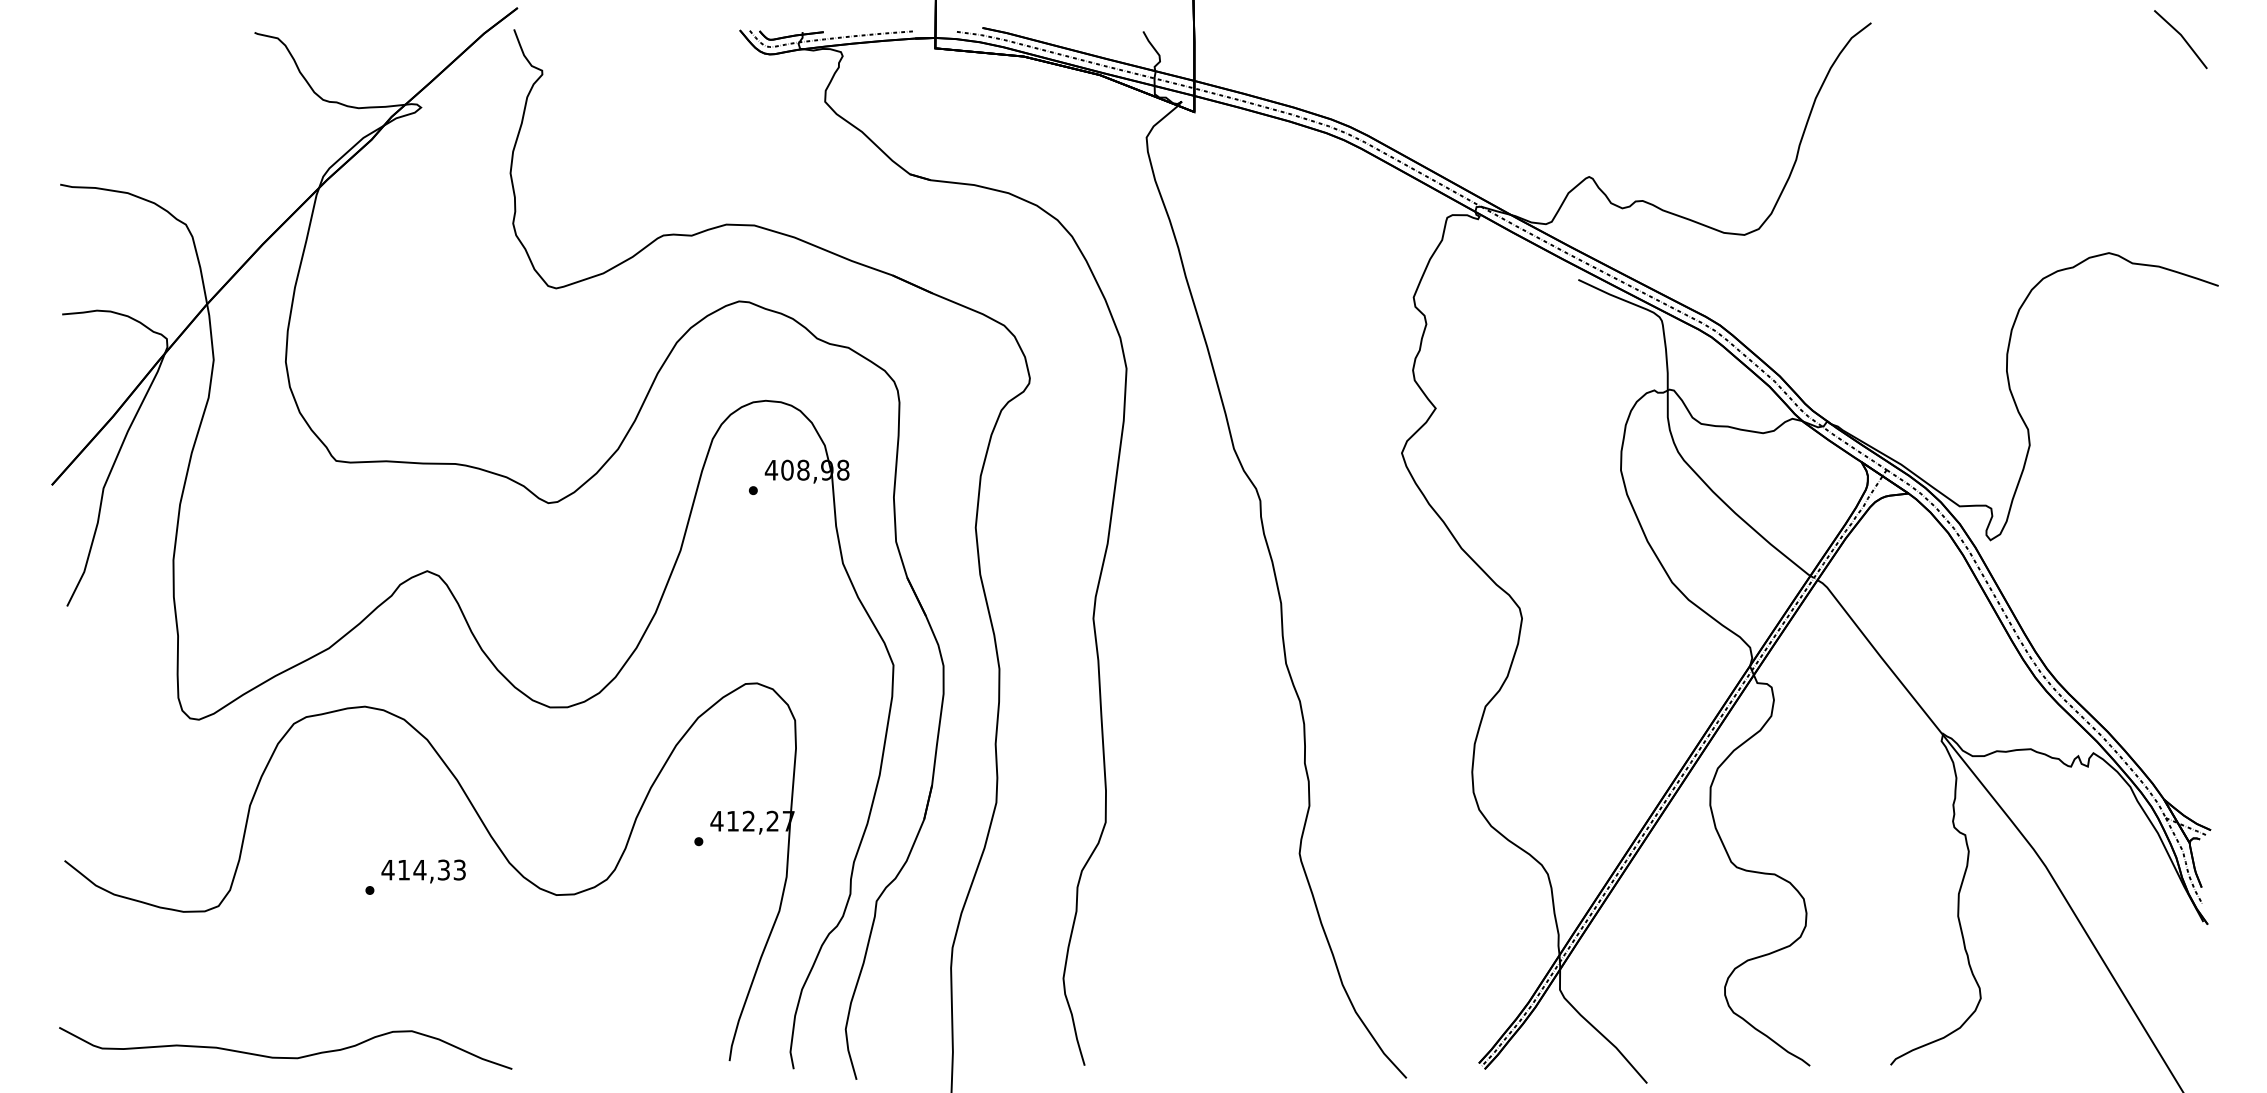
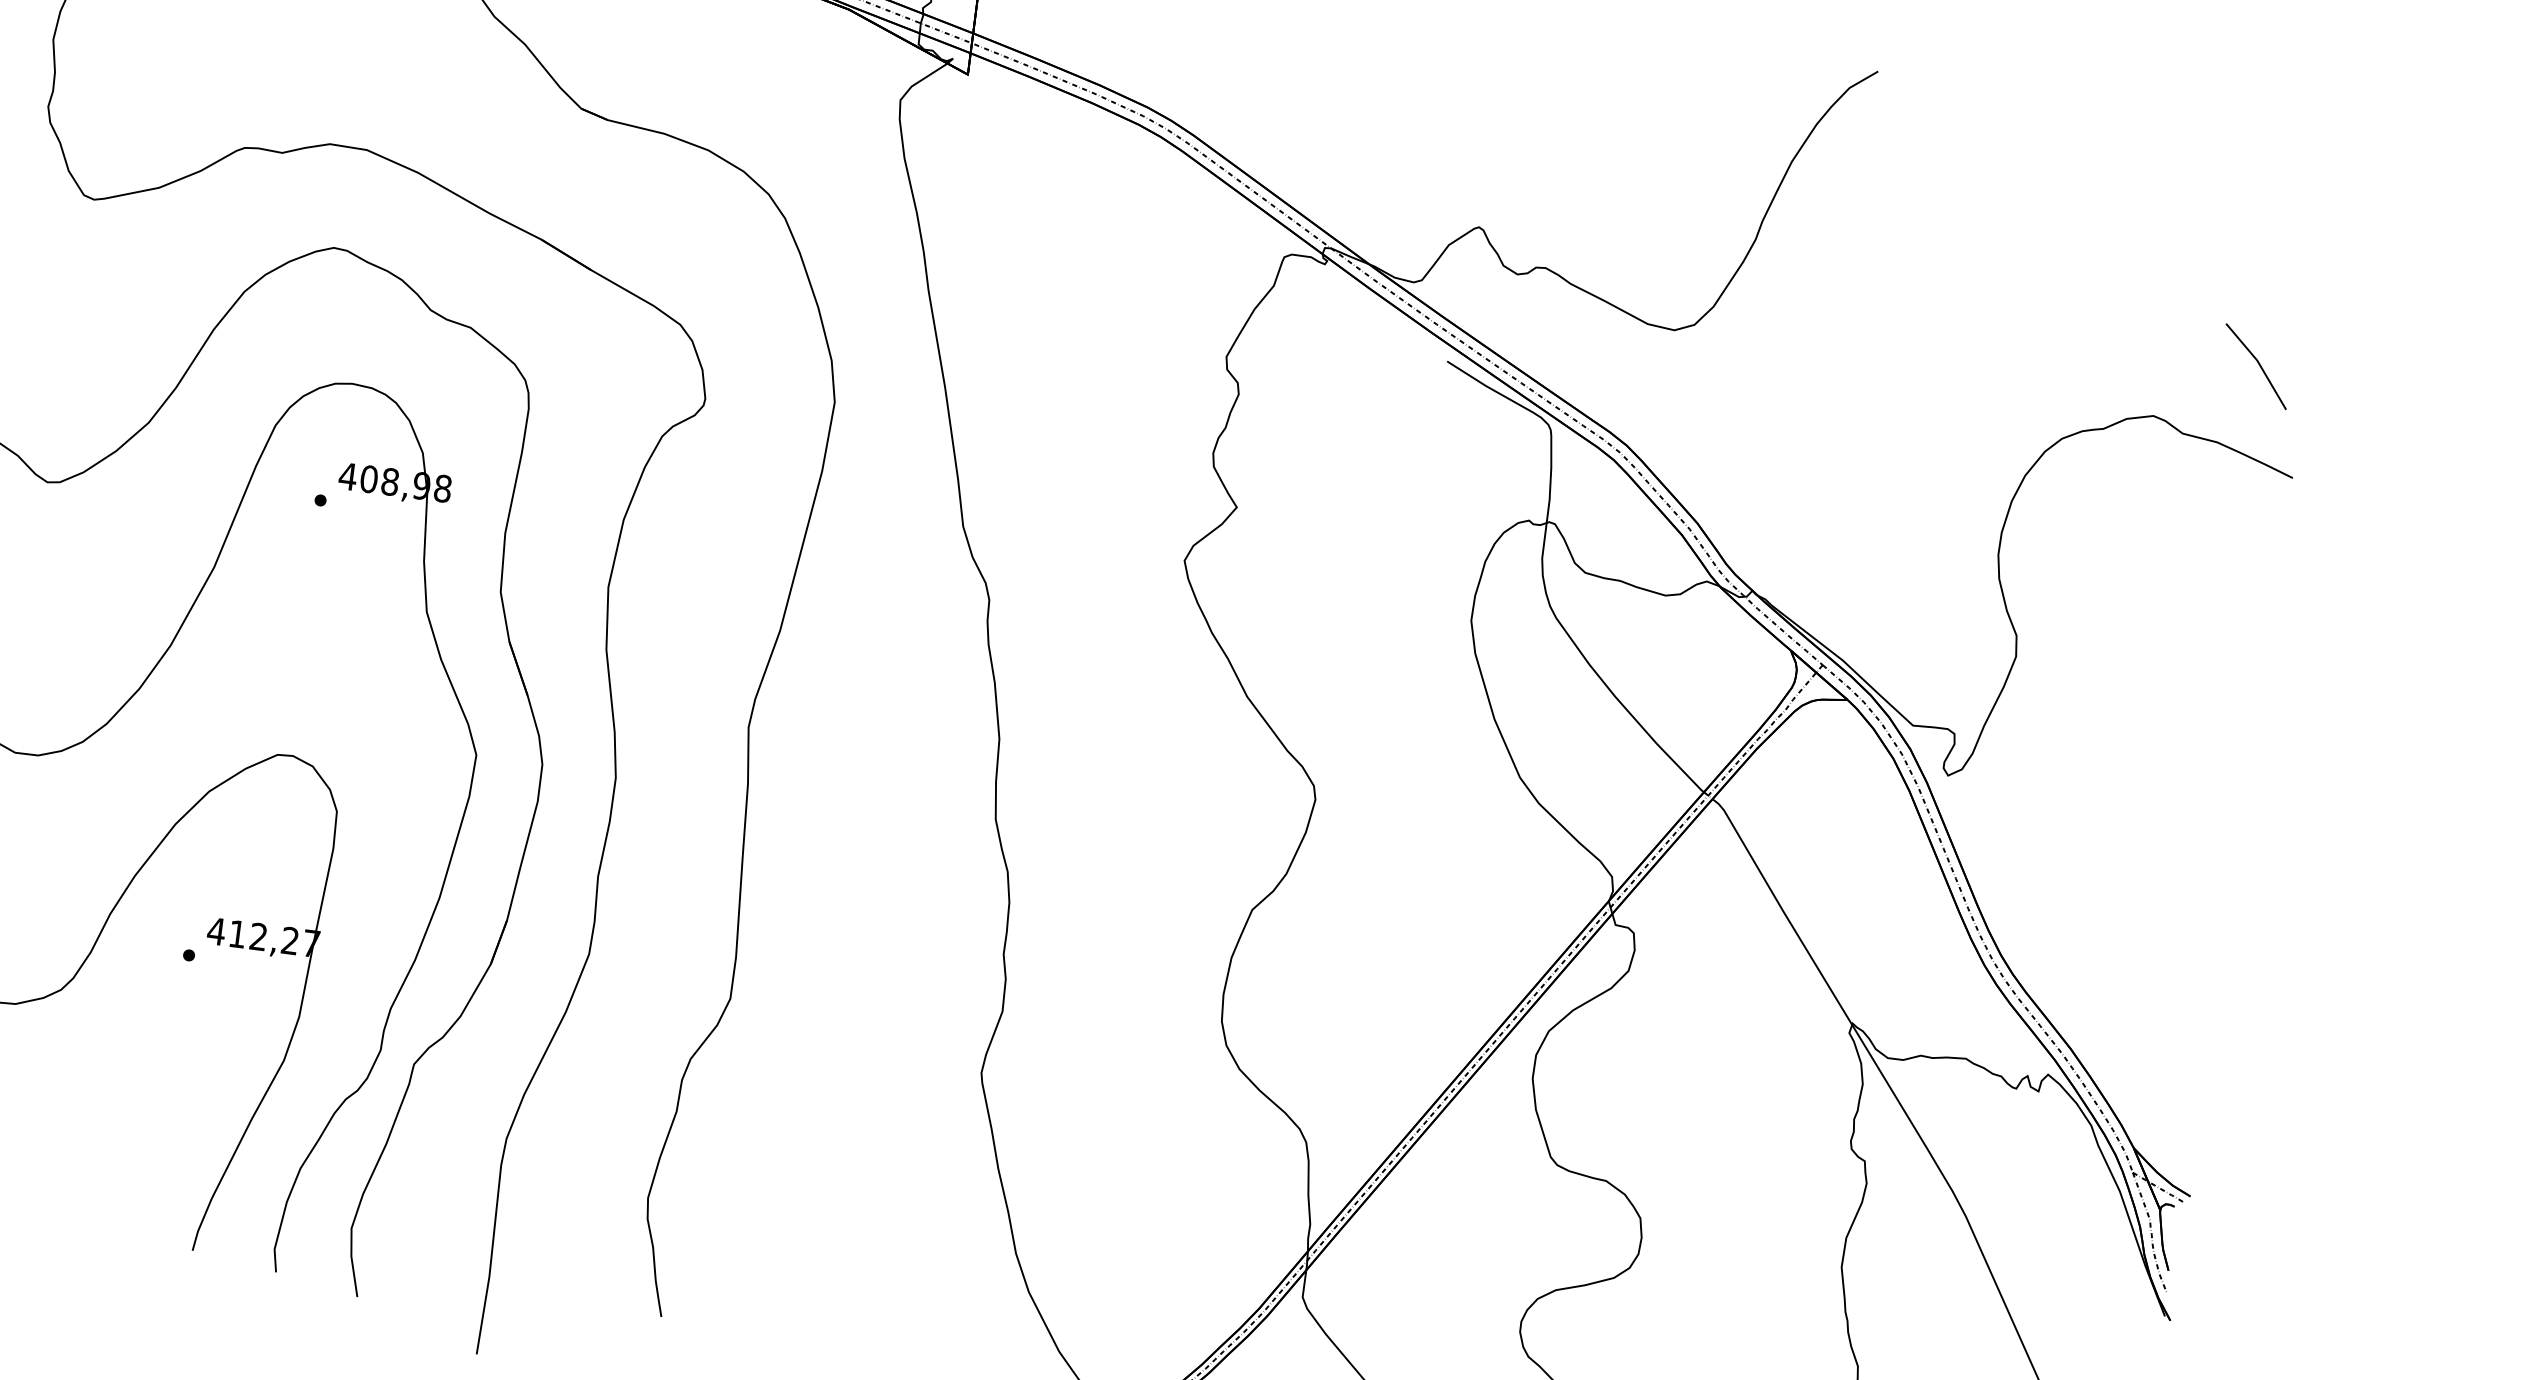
line: (2181, 37) -> (2257, 364), moved

